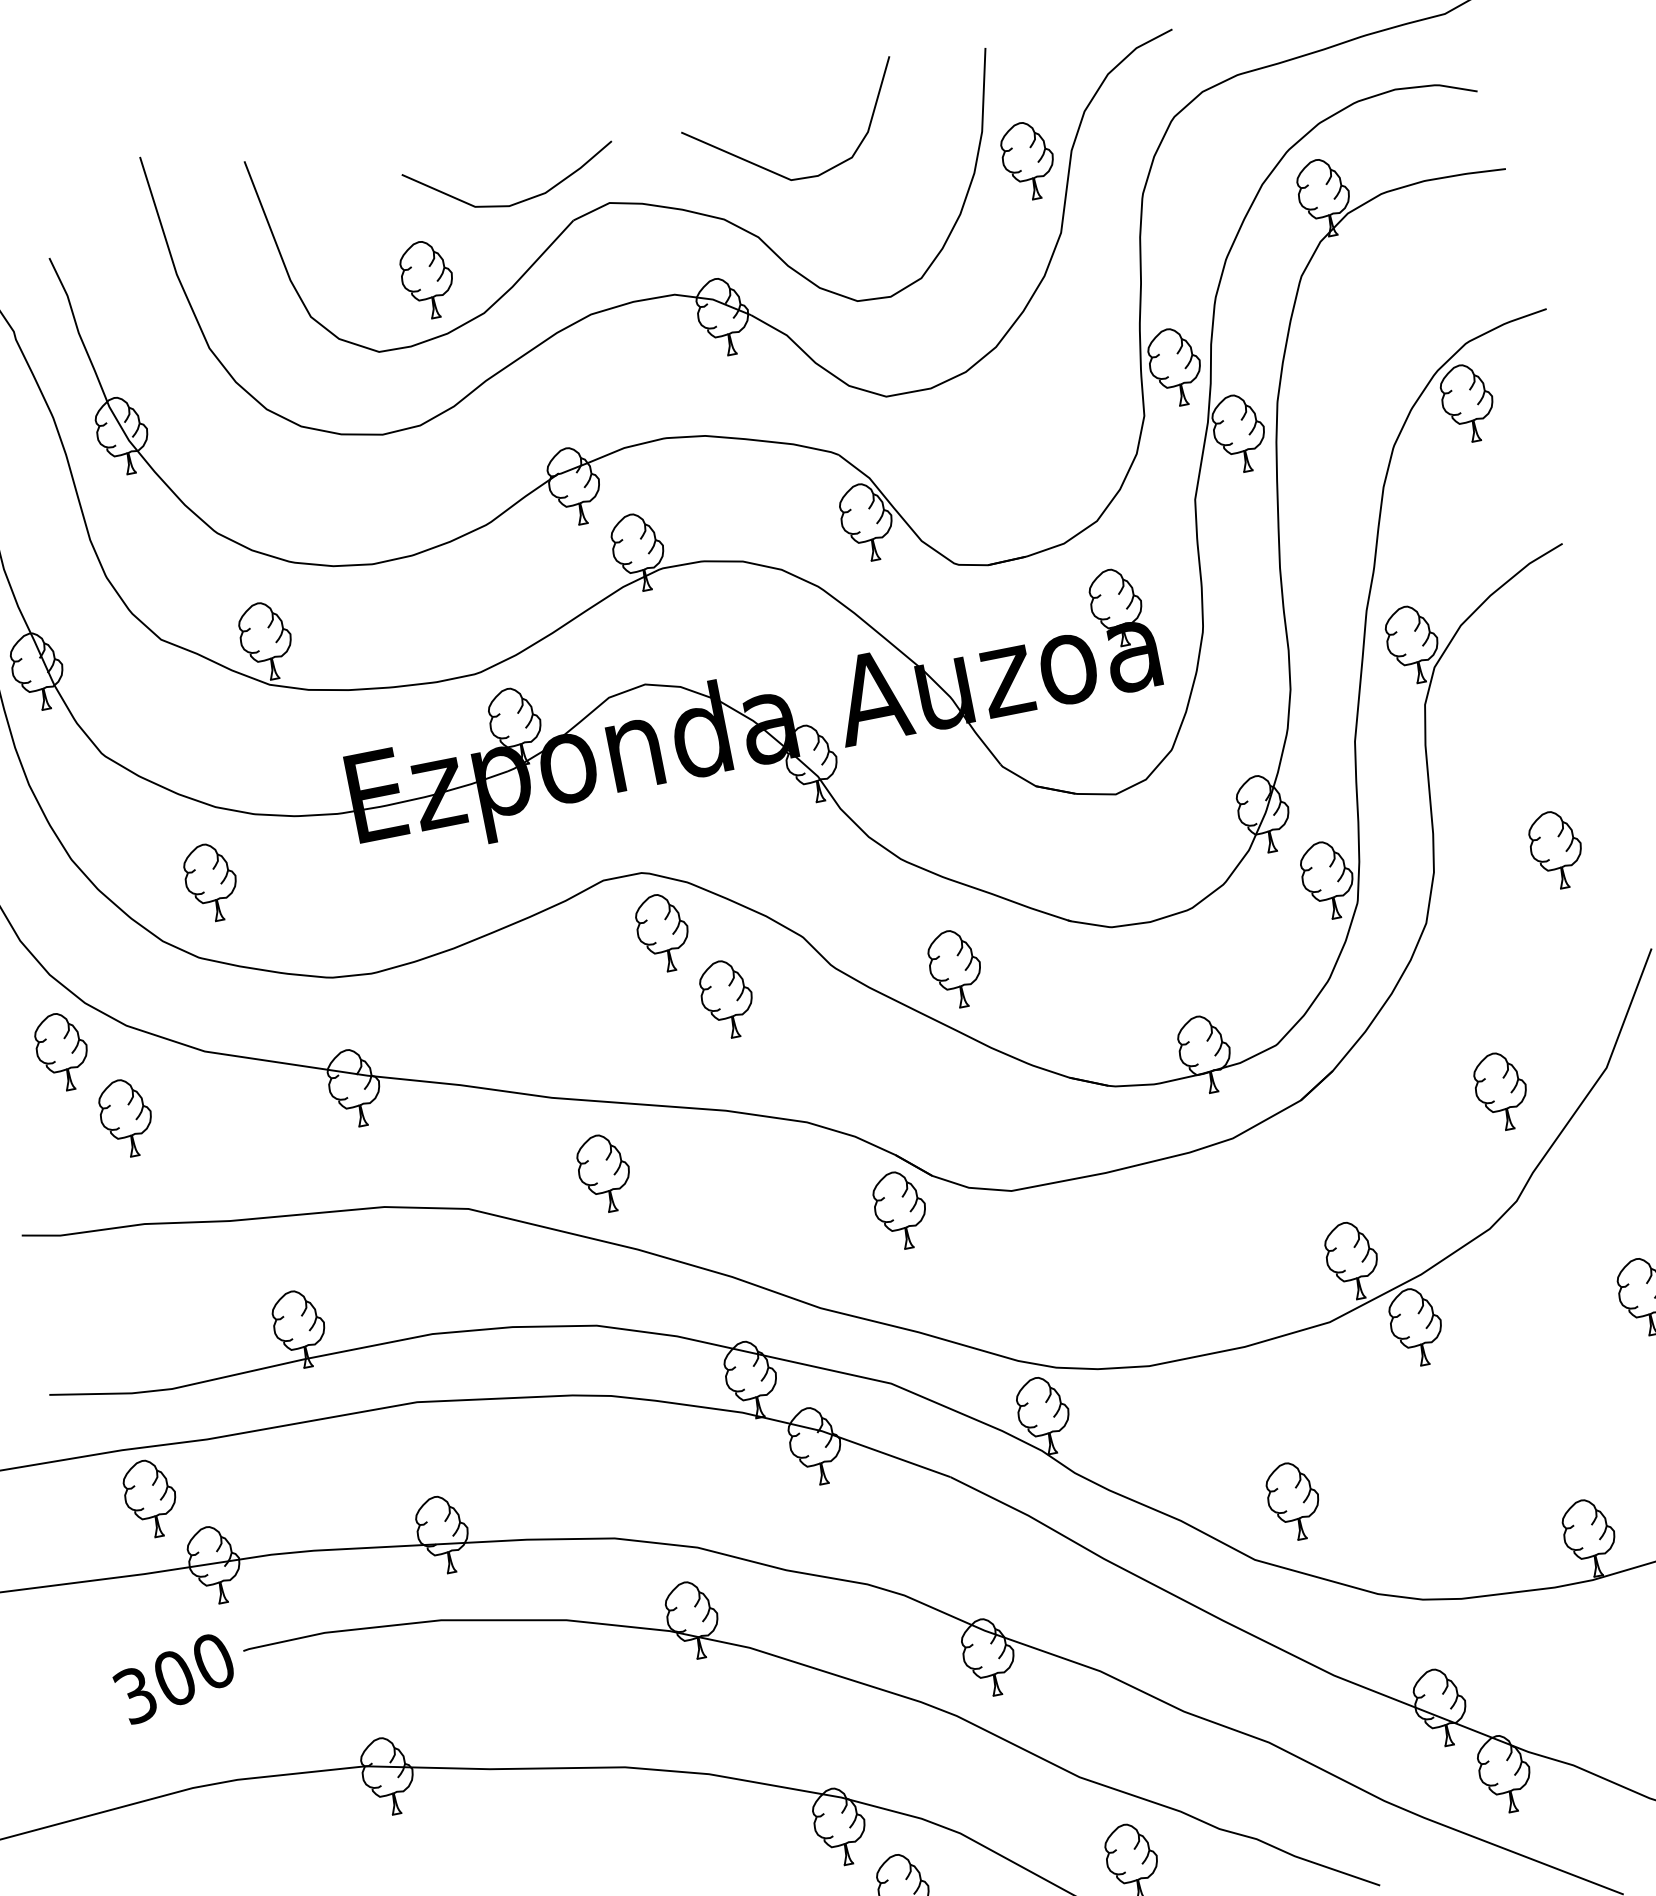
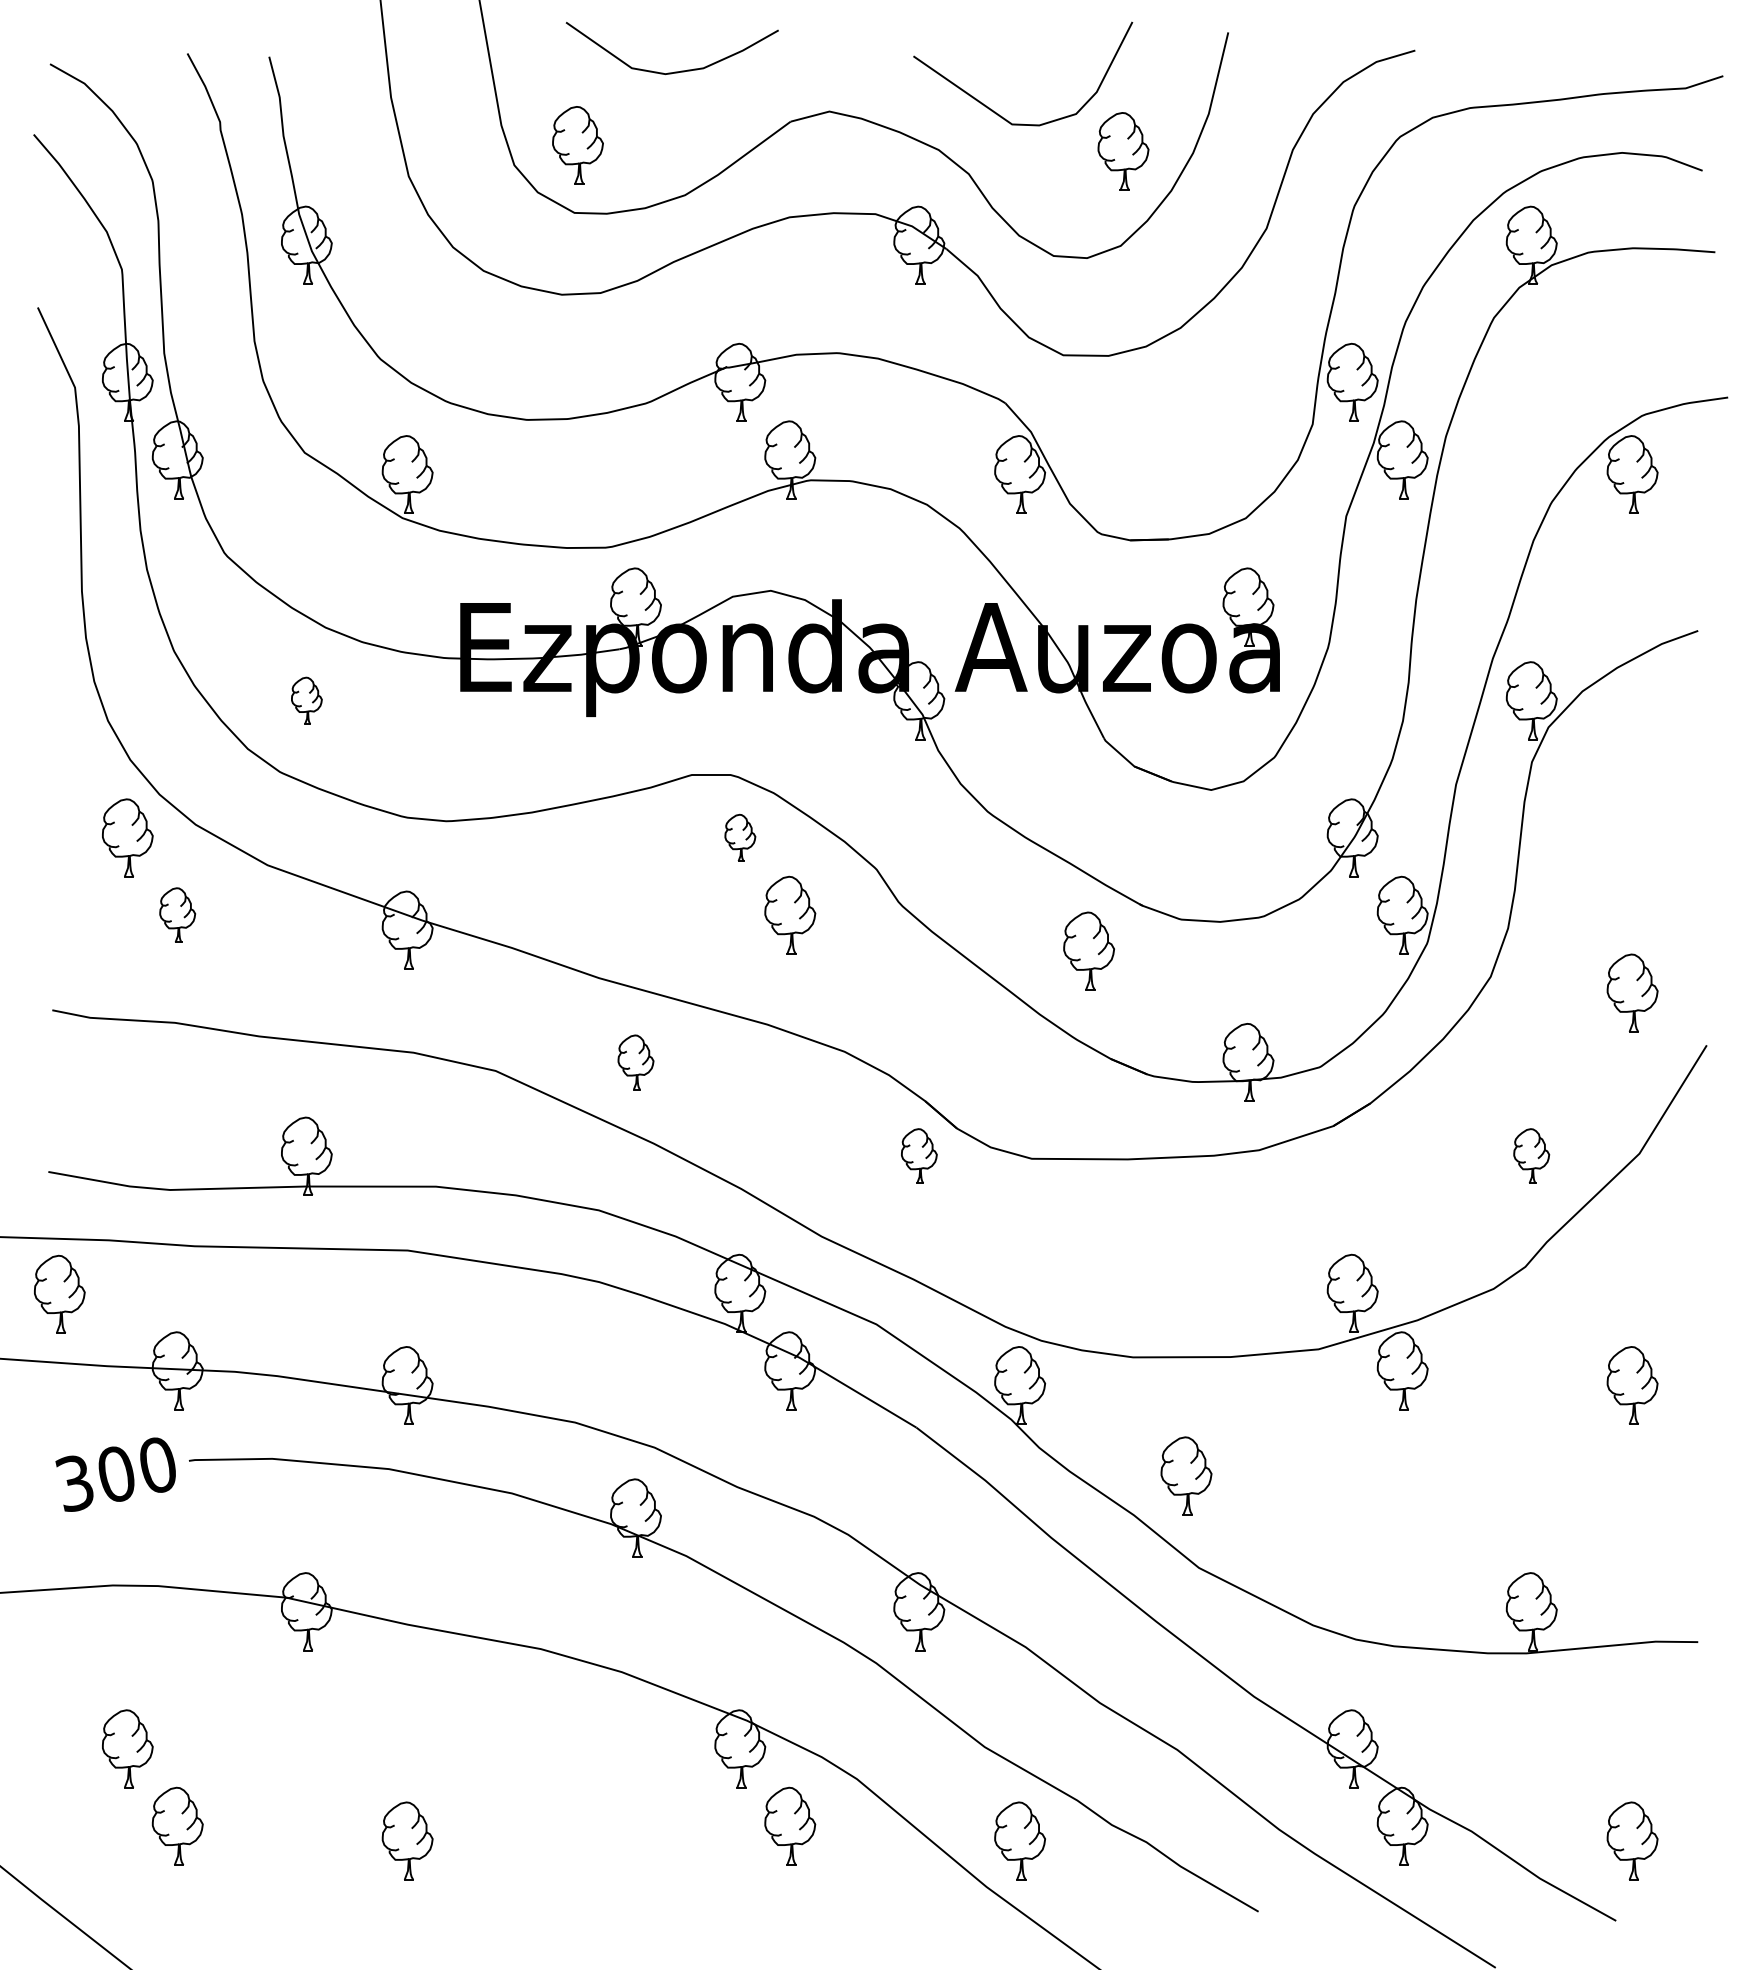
part: (1028, 160) -> (1123, 151), moved
curve: (517, 201) -> (674, 71), moved
part: (427, 279) -> (577, 145), moved
part: (1556, 849) -> (1632, 992), moved
part: (210, 882) -> (306, 700), size x0.6
part: (663, 932) -> (740, 837), size x0.6
part: (954, 968) -> (1088, 950), moved
part: (1501, 1090) -> (1531, 1155), size x0.7
part: (125, 1117) -> (177, 914), size x0.7
part: (604, 1173) -> (635, 1062), size x0.7
part: (900, 1209) -> (919, 1155), size x0.7
part: (150, 1497) -> (59, 1293), moved
part: (1293, 1500) -> (1186, 1475), moved

